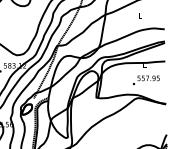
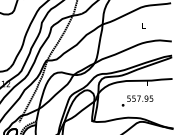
text: (146, 79) -> (137, 100), moved

